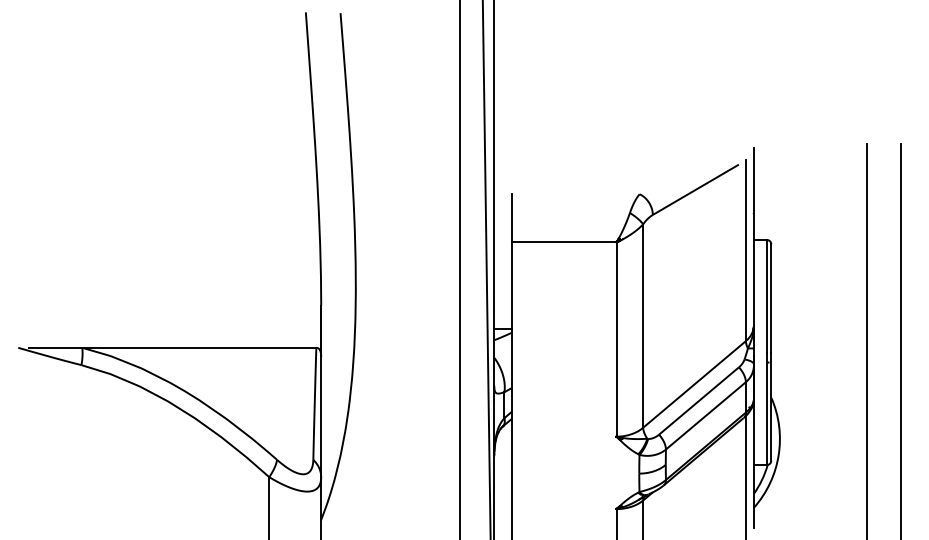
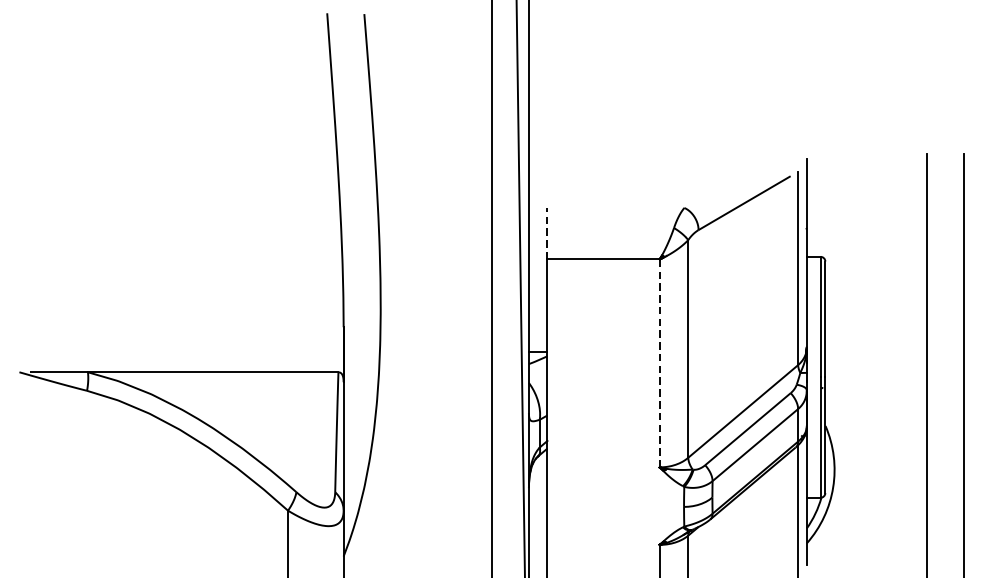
line: (511, 217) -> (547, 232), solid -> dashed
line: (616, 338) -> (659, 362), solid -> dashed

